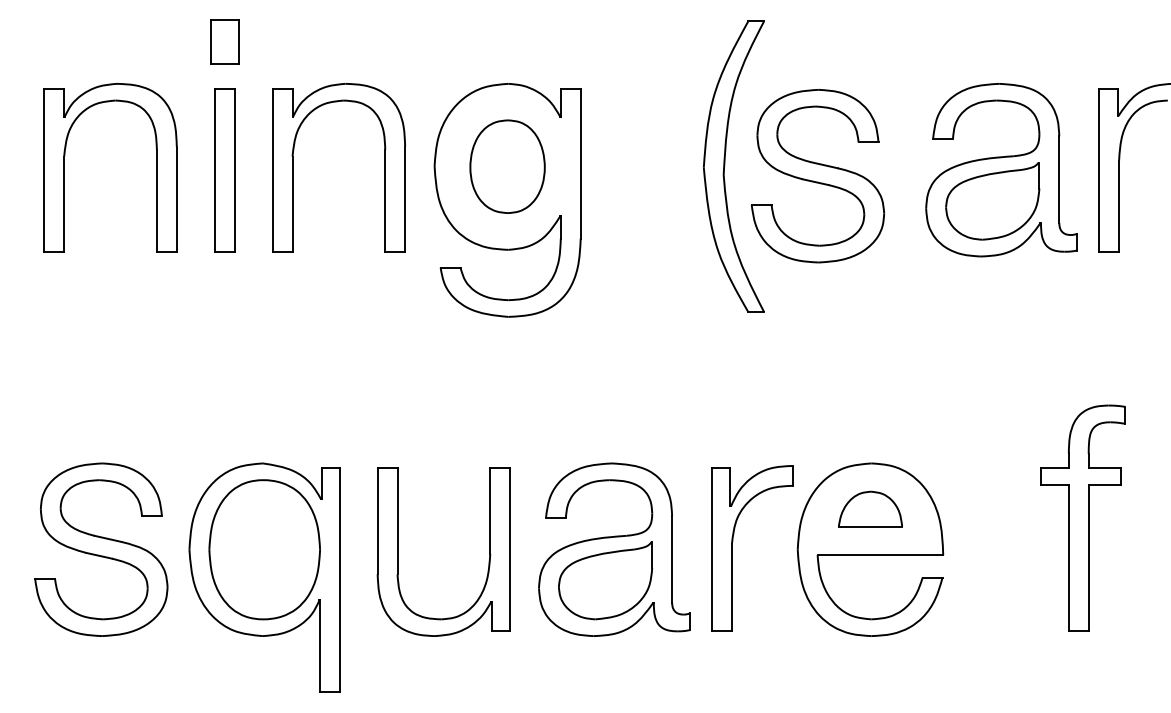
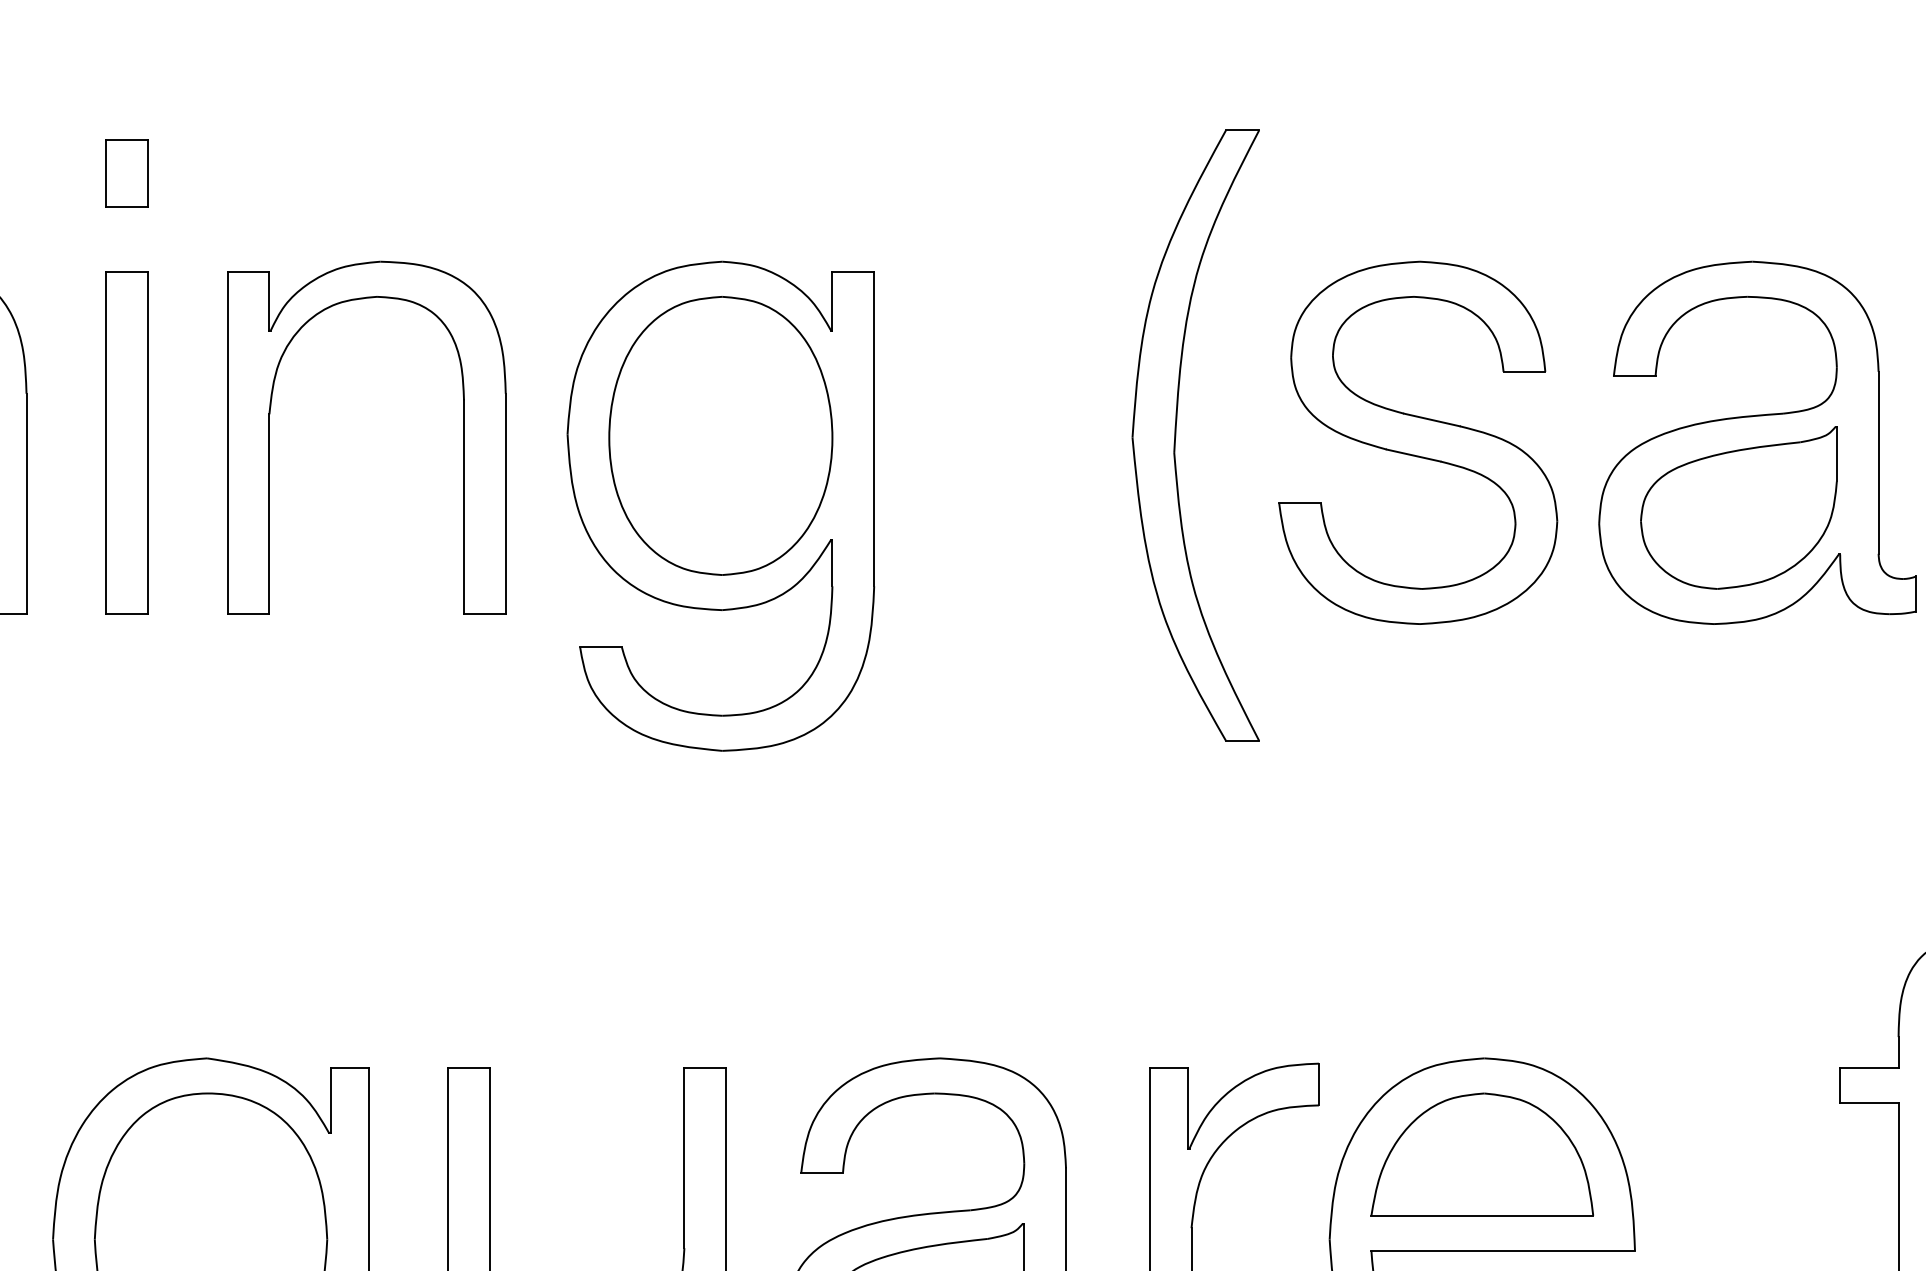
part: (224, 41) -> (126, 172), size x0.71
part: (507, 166) -> (720, 435), size x1.43
part: (817, 176) -> (1417, 443), moved
part: (870, 508) -> (1482, 1152), size x1.67

